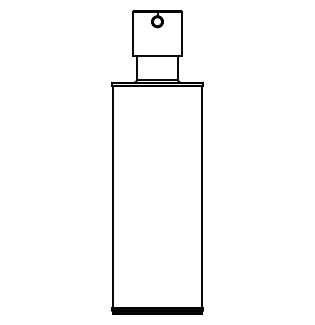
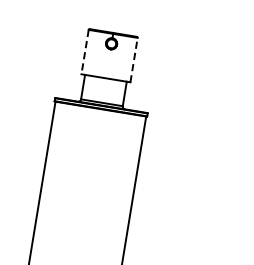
line: (133, 33) -> (85, 51), solid -> dashed
line: (181, 33) -> (133, 59), solid -> dashed

